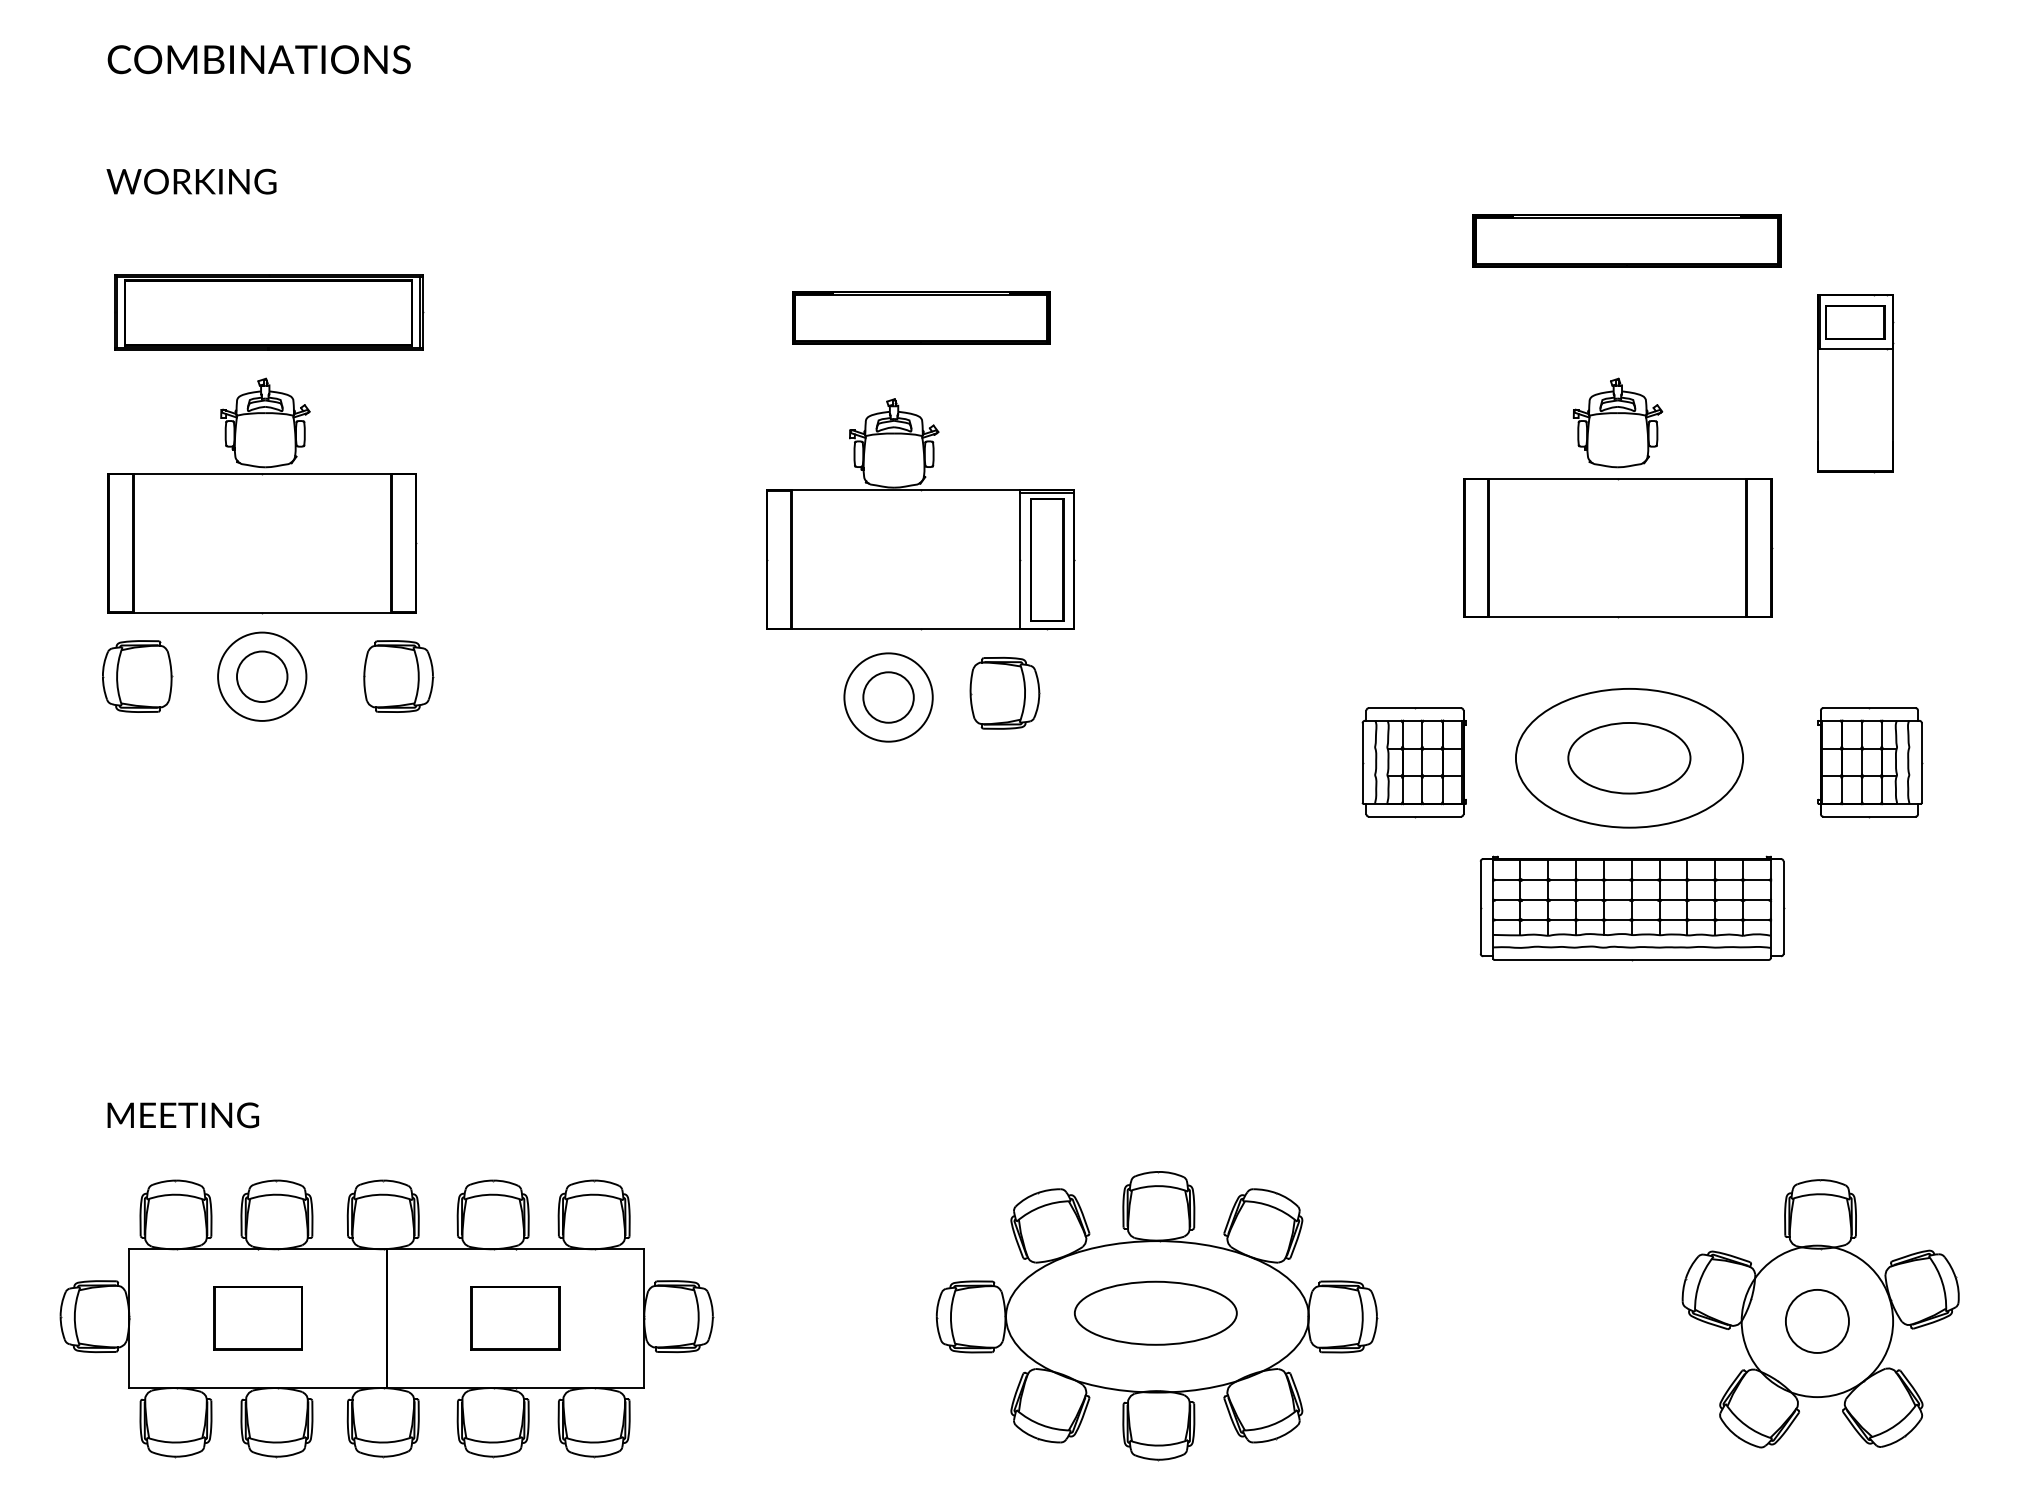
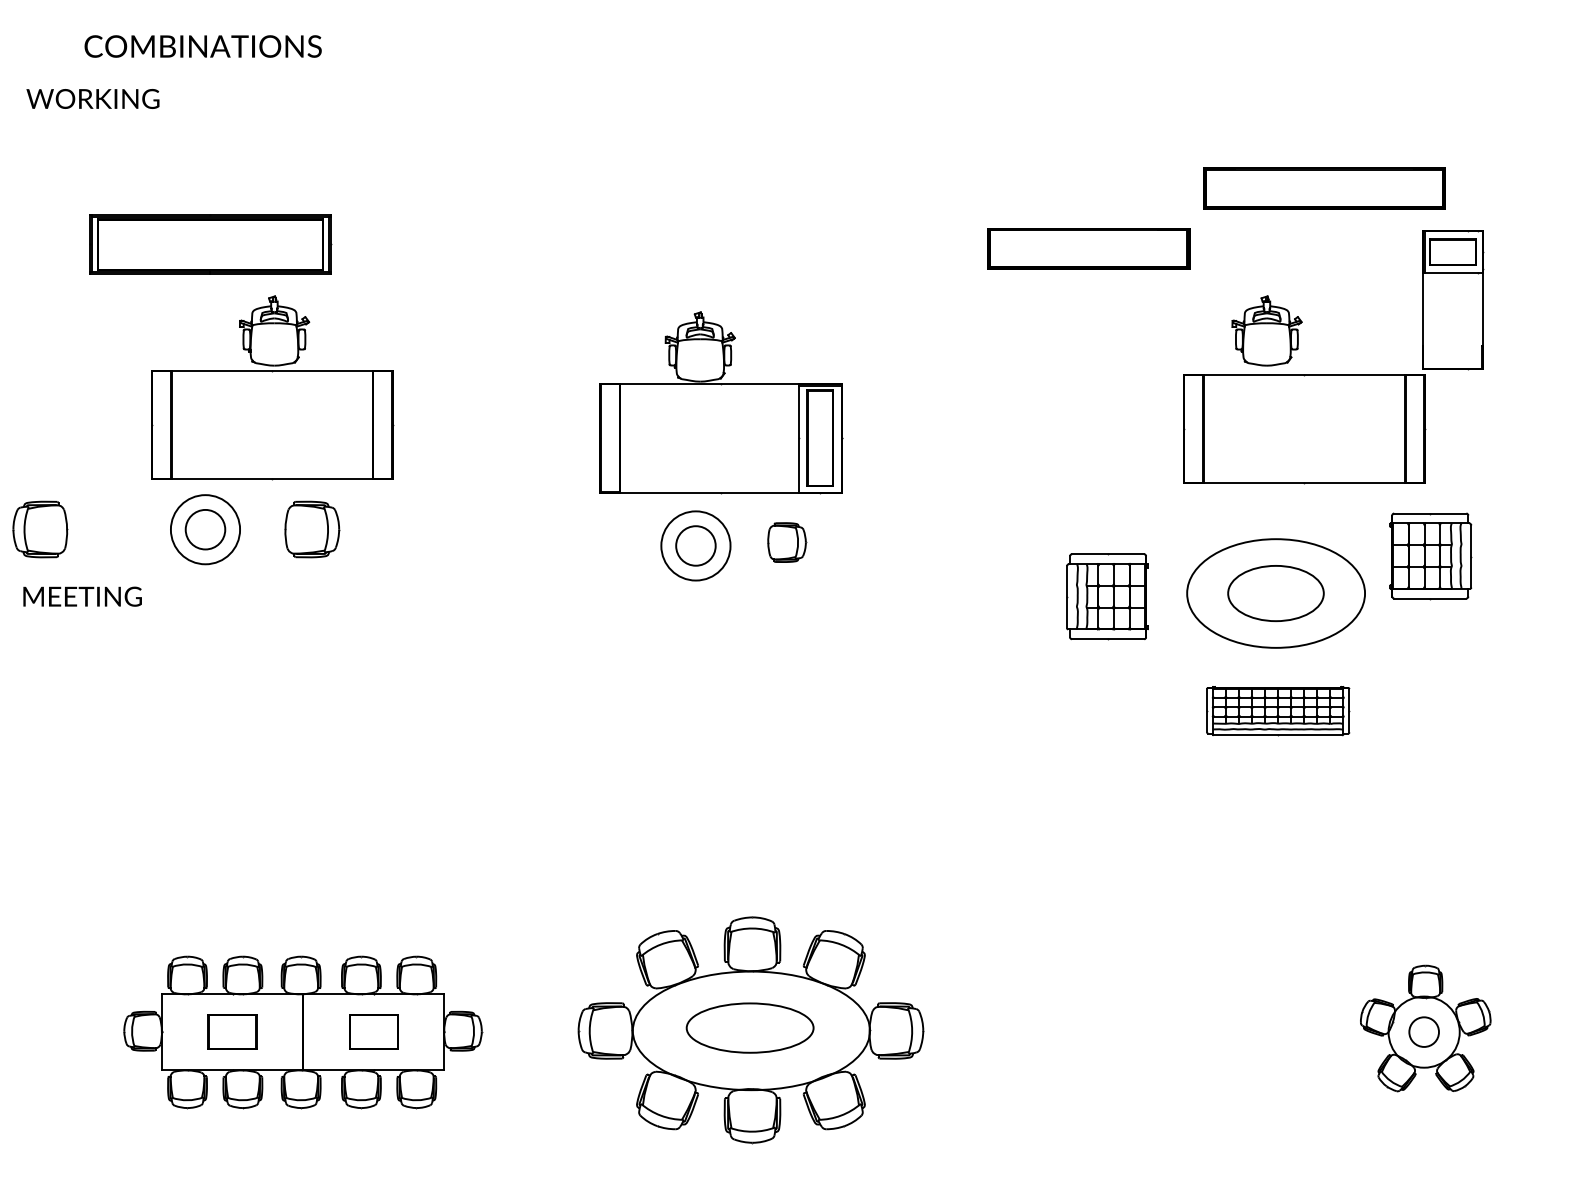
text: (191, 181) -> (92, 98), moved
part: (1626, 240) -> (1323, 188), moved
part: (921, 317) -> (1088, 248), moved
part: (262, 495) -> (272, 387), moved
part: (1618, 548) -> (1305, 429), moved
part: (137, 676) -> (40, 529), moved
part: (1004, 692) -> (786, 542), size x0.7
part: (1870, 762) -> (1431, 556), moved
part: (1632, 908) -> (1278, 711), size x0.6
text: (182, 1115) -> (81, 596), moved
part: (1820, 1313) -> (1425, 1028), size x0.6
part: (1156, 1316) -> (750, 1030), moved
part: (386, 1318) -> (302, 1032), size x0.7

